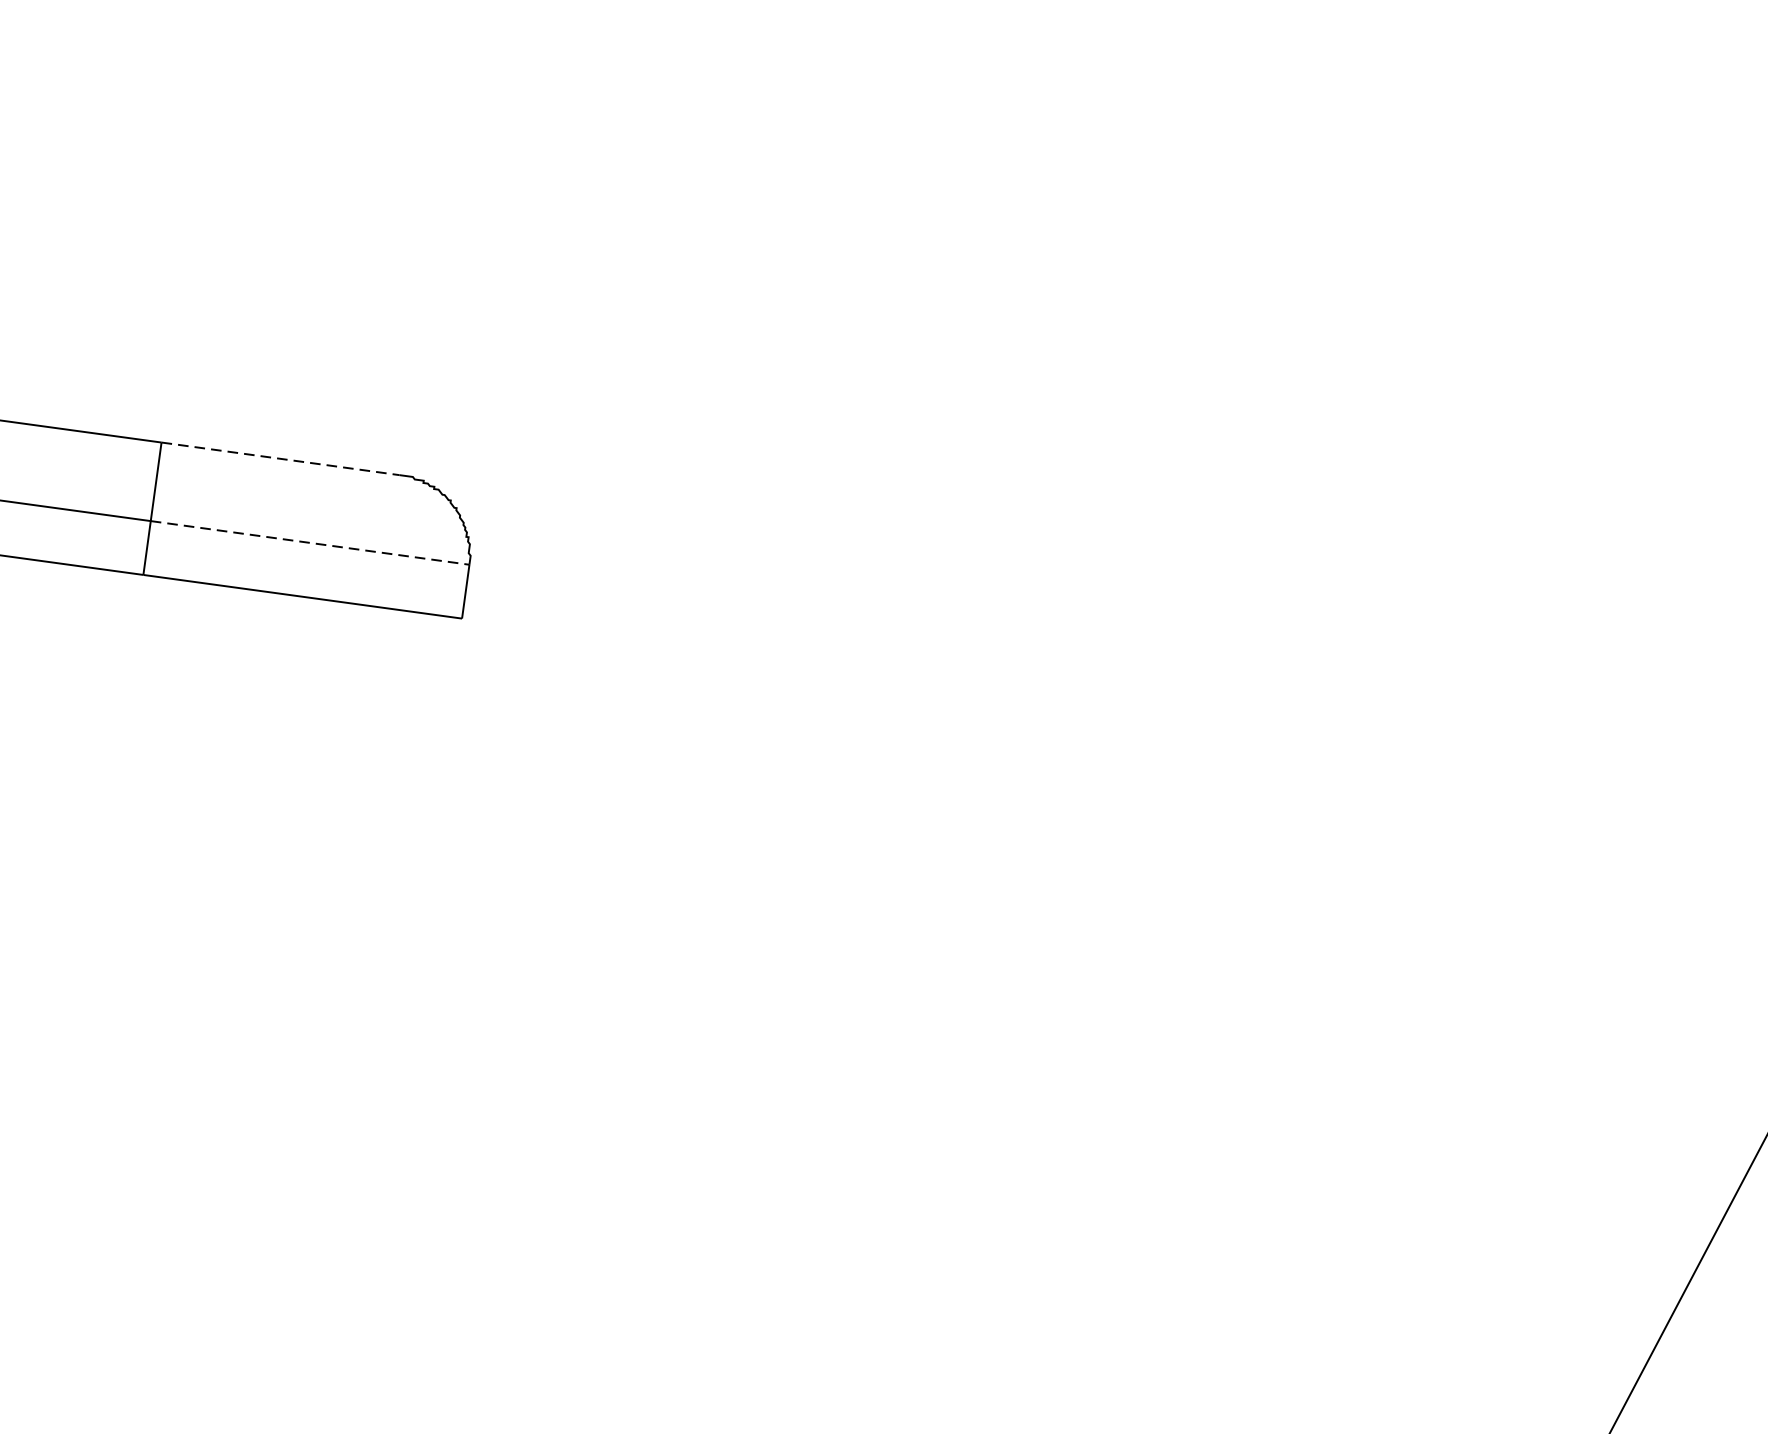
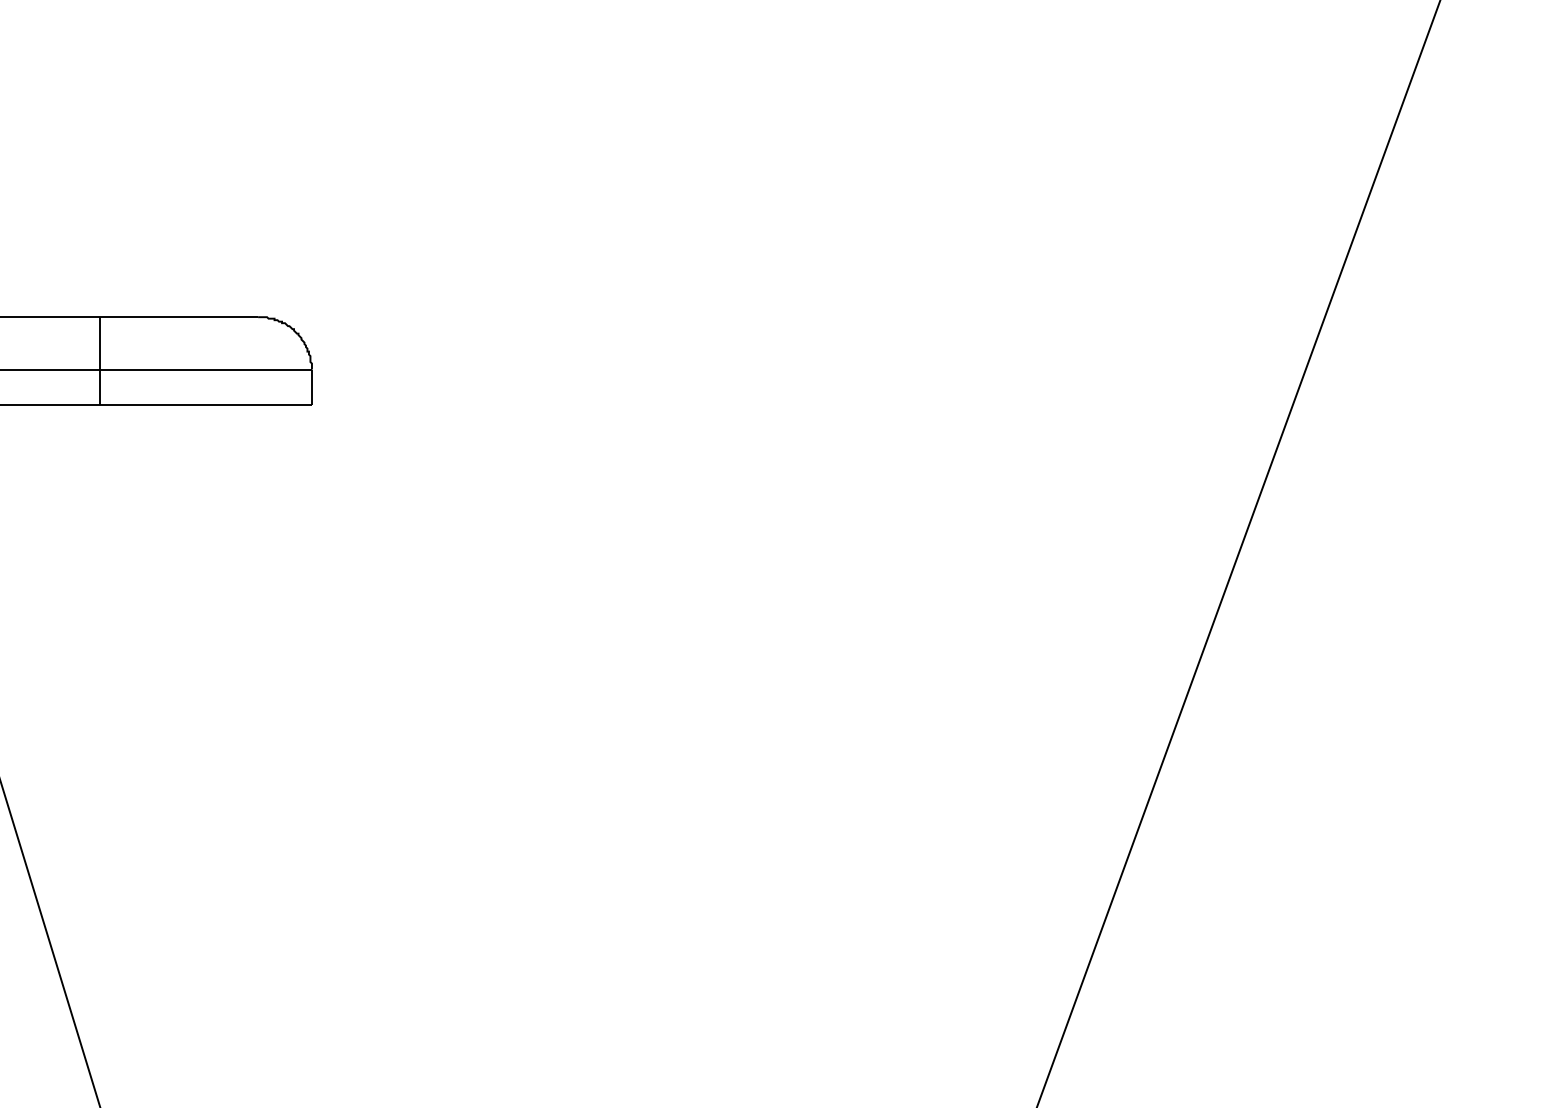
line: (281, 459) -> (179, 317), dashed -> solid
line: (311, 542) -> (206, 369), dashed -> solid

